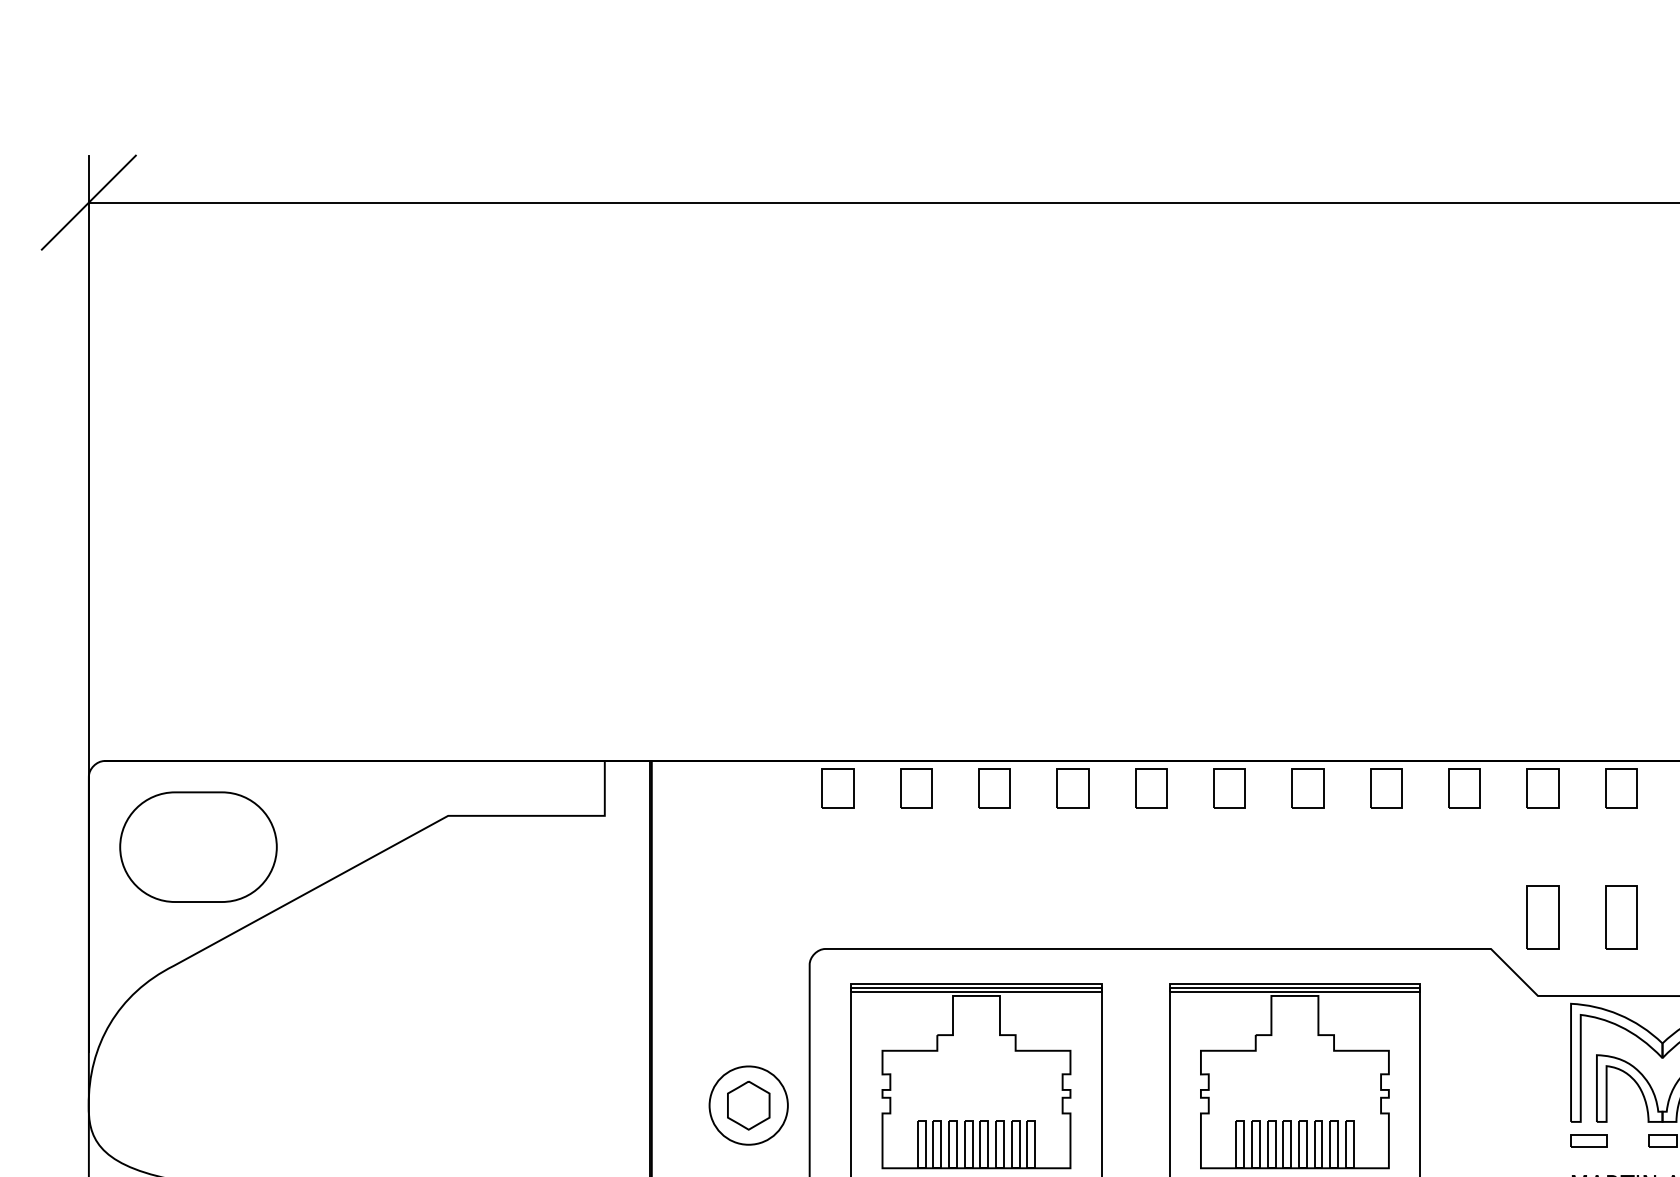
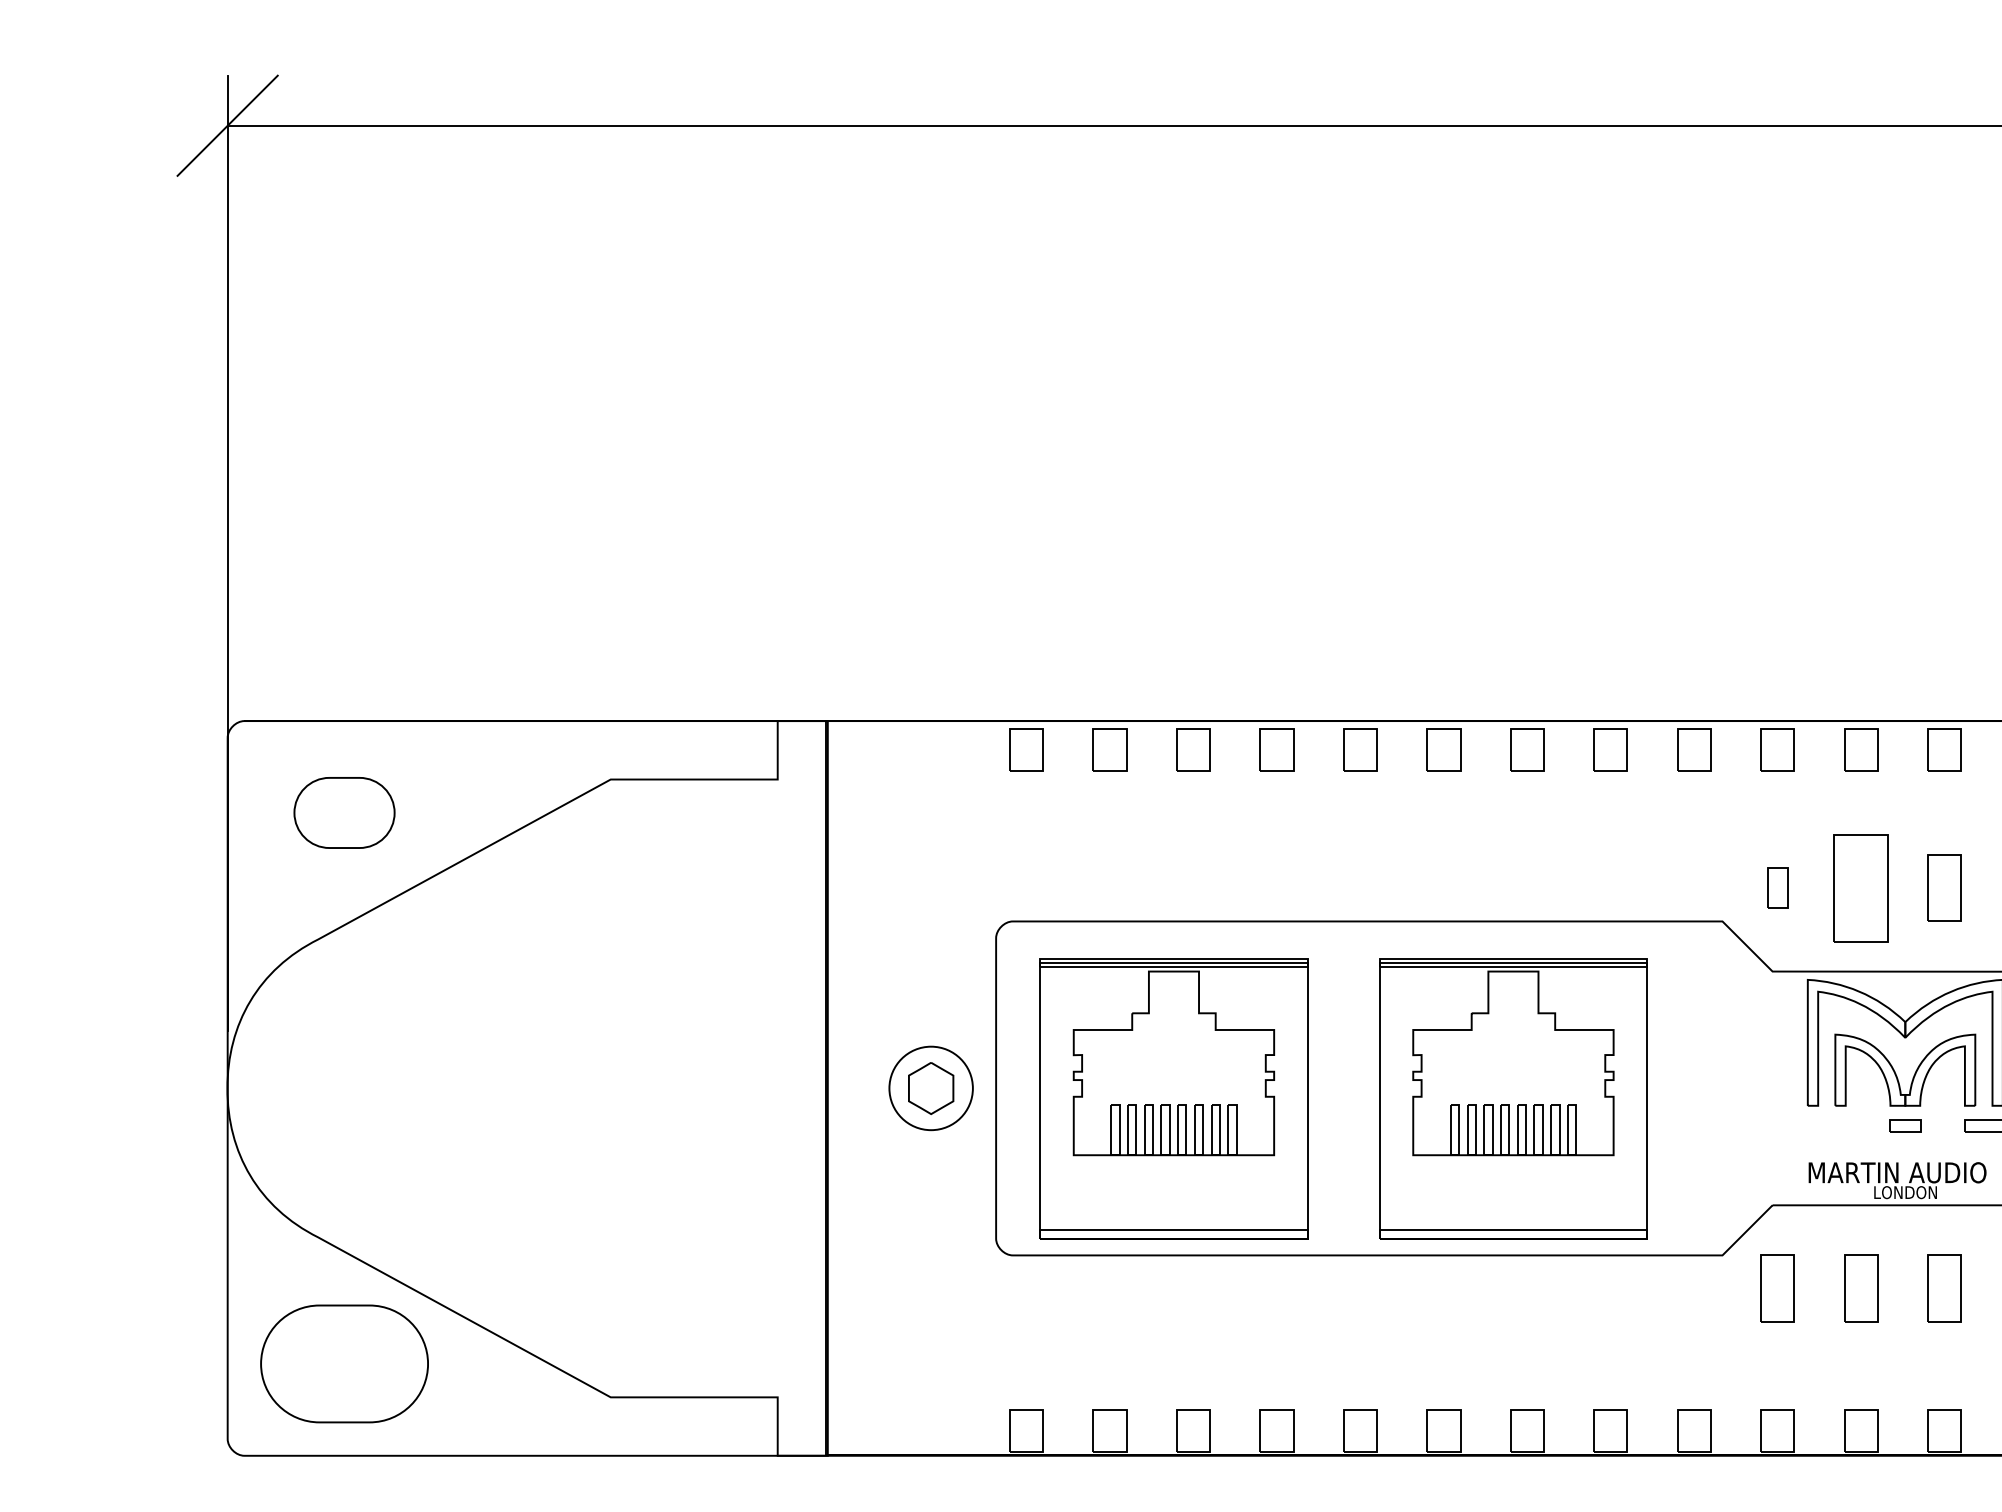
part: (198, 846) -> (344, 812), size x0.6
part: (1542, 917) -> (1777, 887), size x0.6
part: (1621, 917) -> (1861, 887), size x1.6
part: (1588, 1140) -> (1826, 1125), removed

